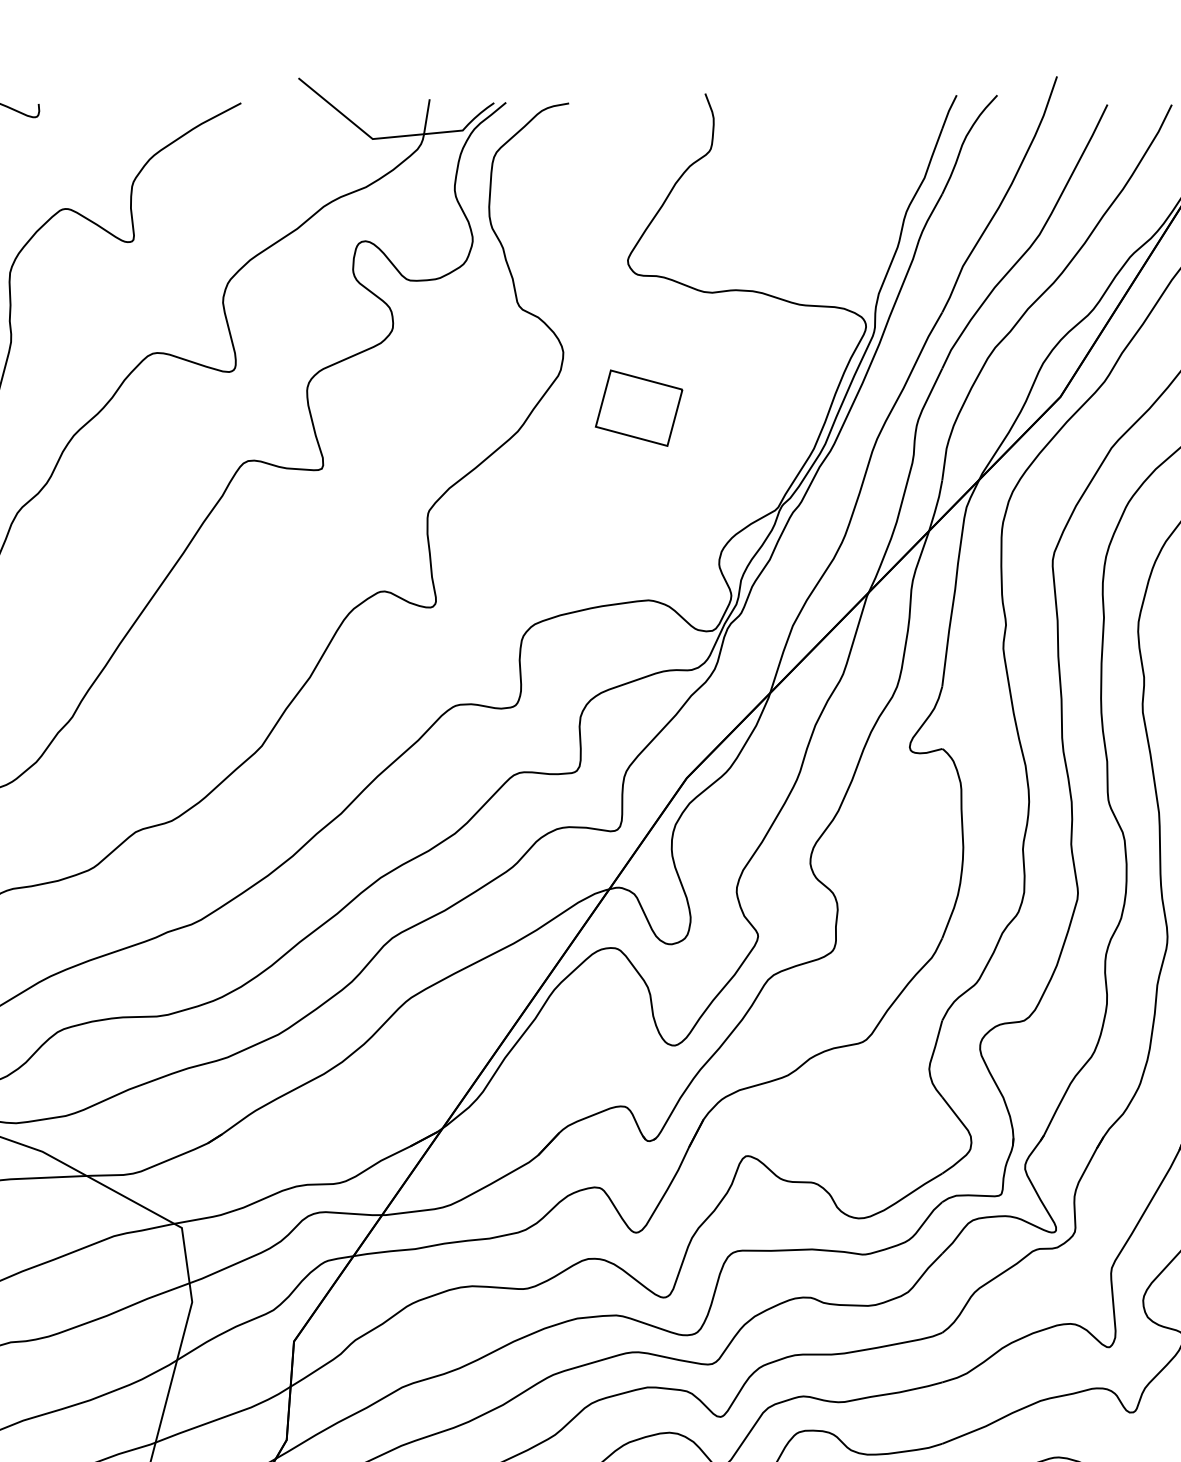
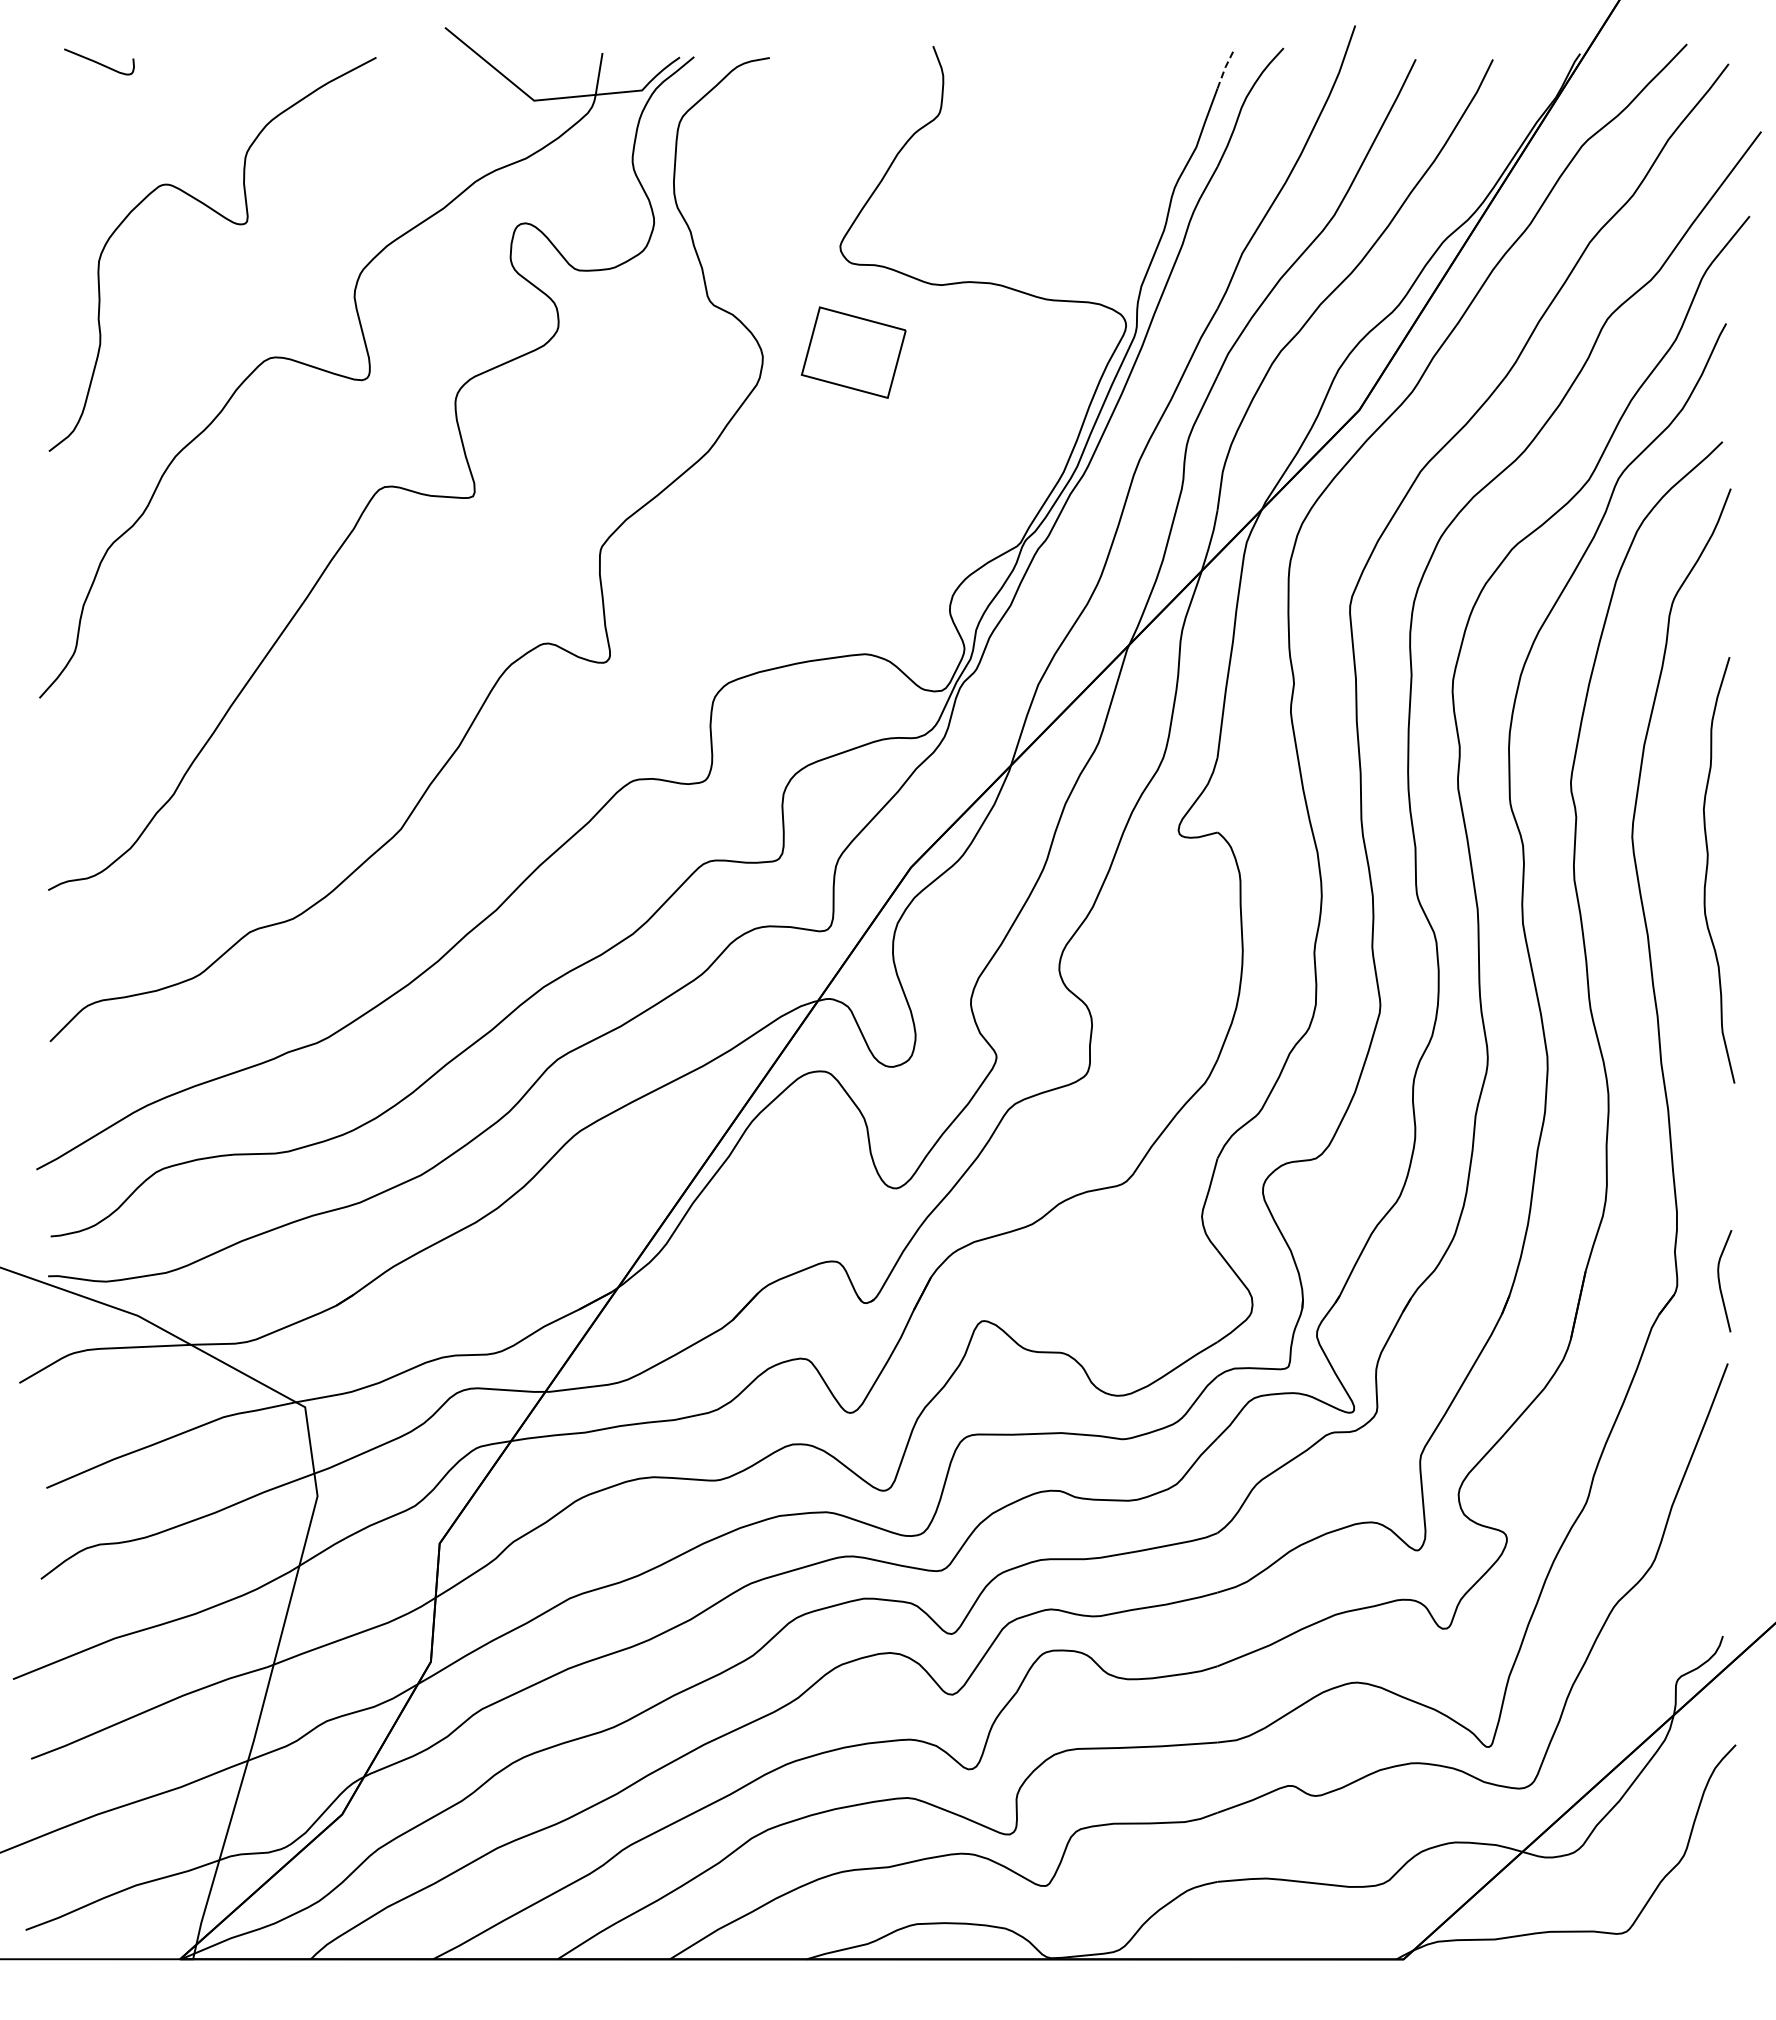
line: (948, 111) -> (1225, 67), solid -> dashed
part: (638, 408) -> (853, 352), moved

